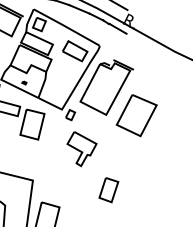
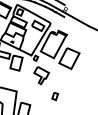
part: (107, 190) -> (54, 96), size x0.6

